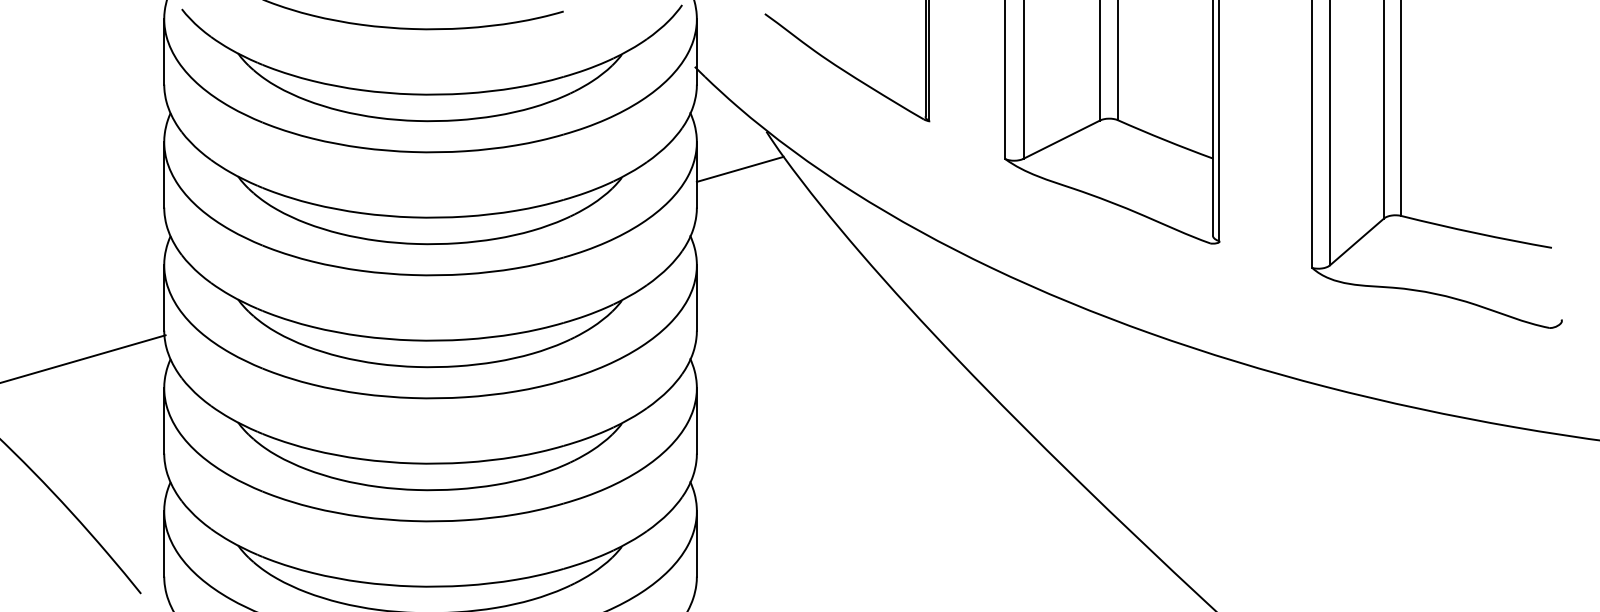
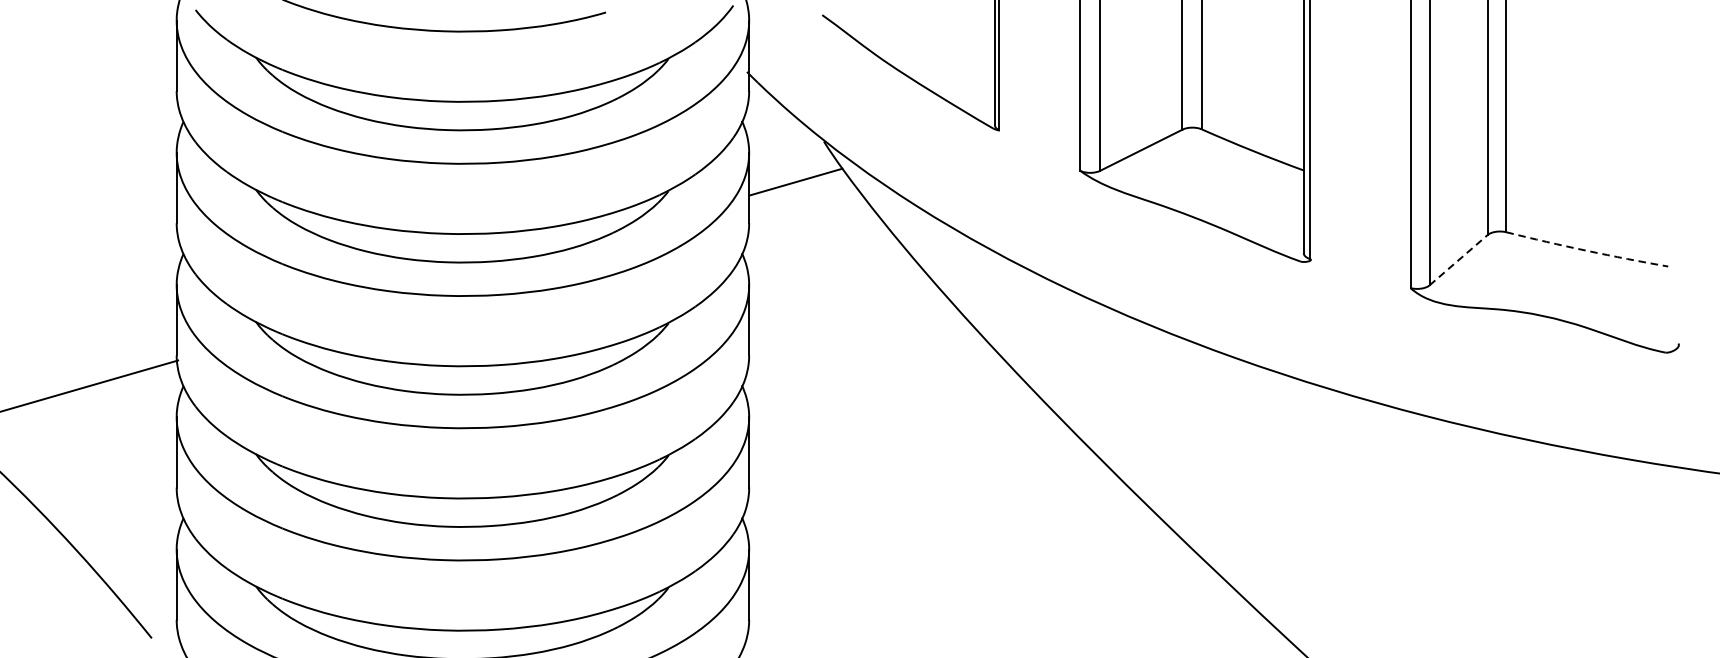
arc: (1476, 233) -> (1587, 251), solid -> dashed
line: (1356, 242) -> (1458, 260), solid -> dashed

